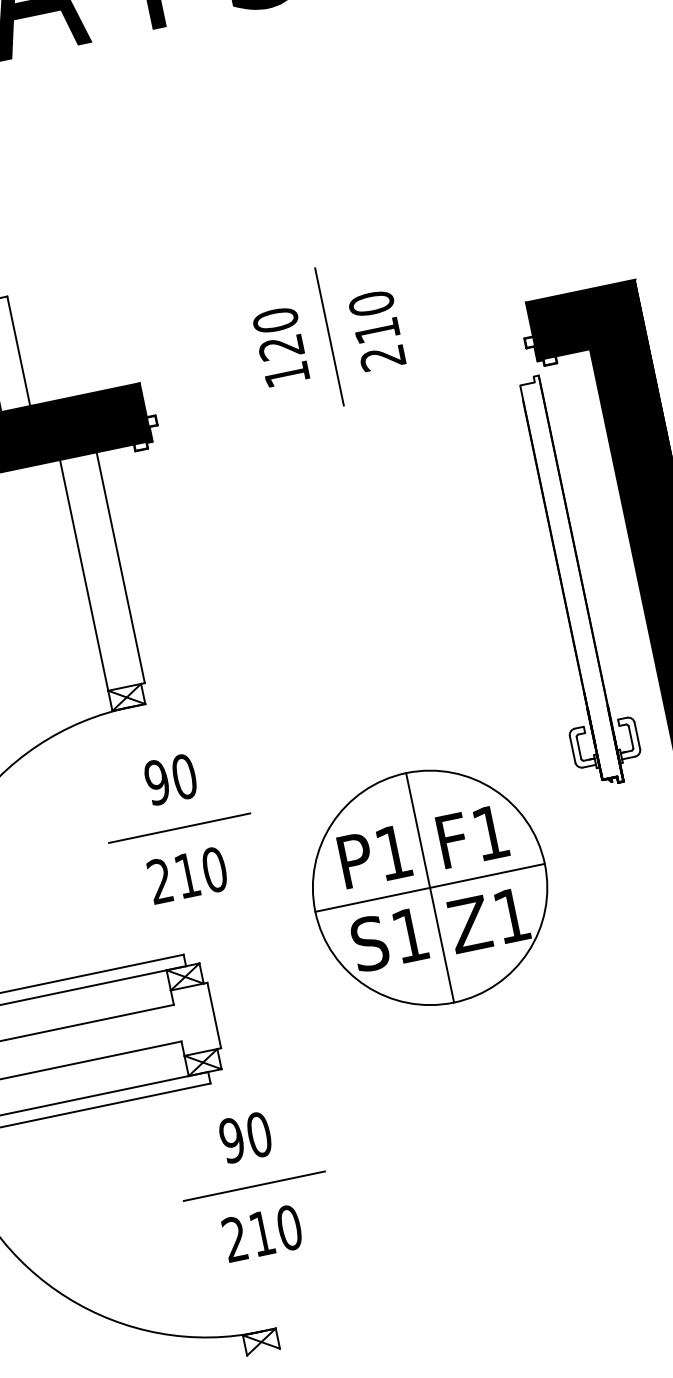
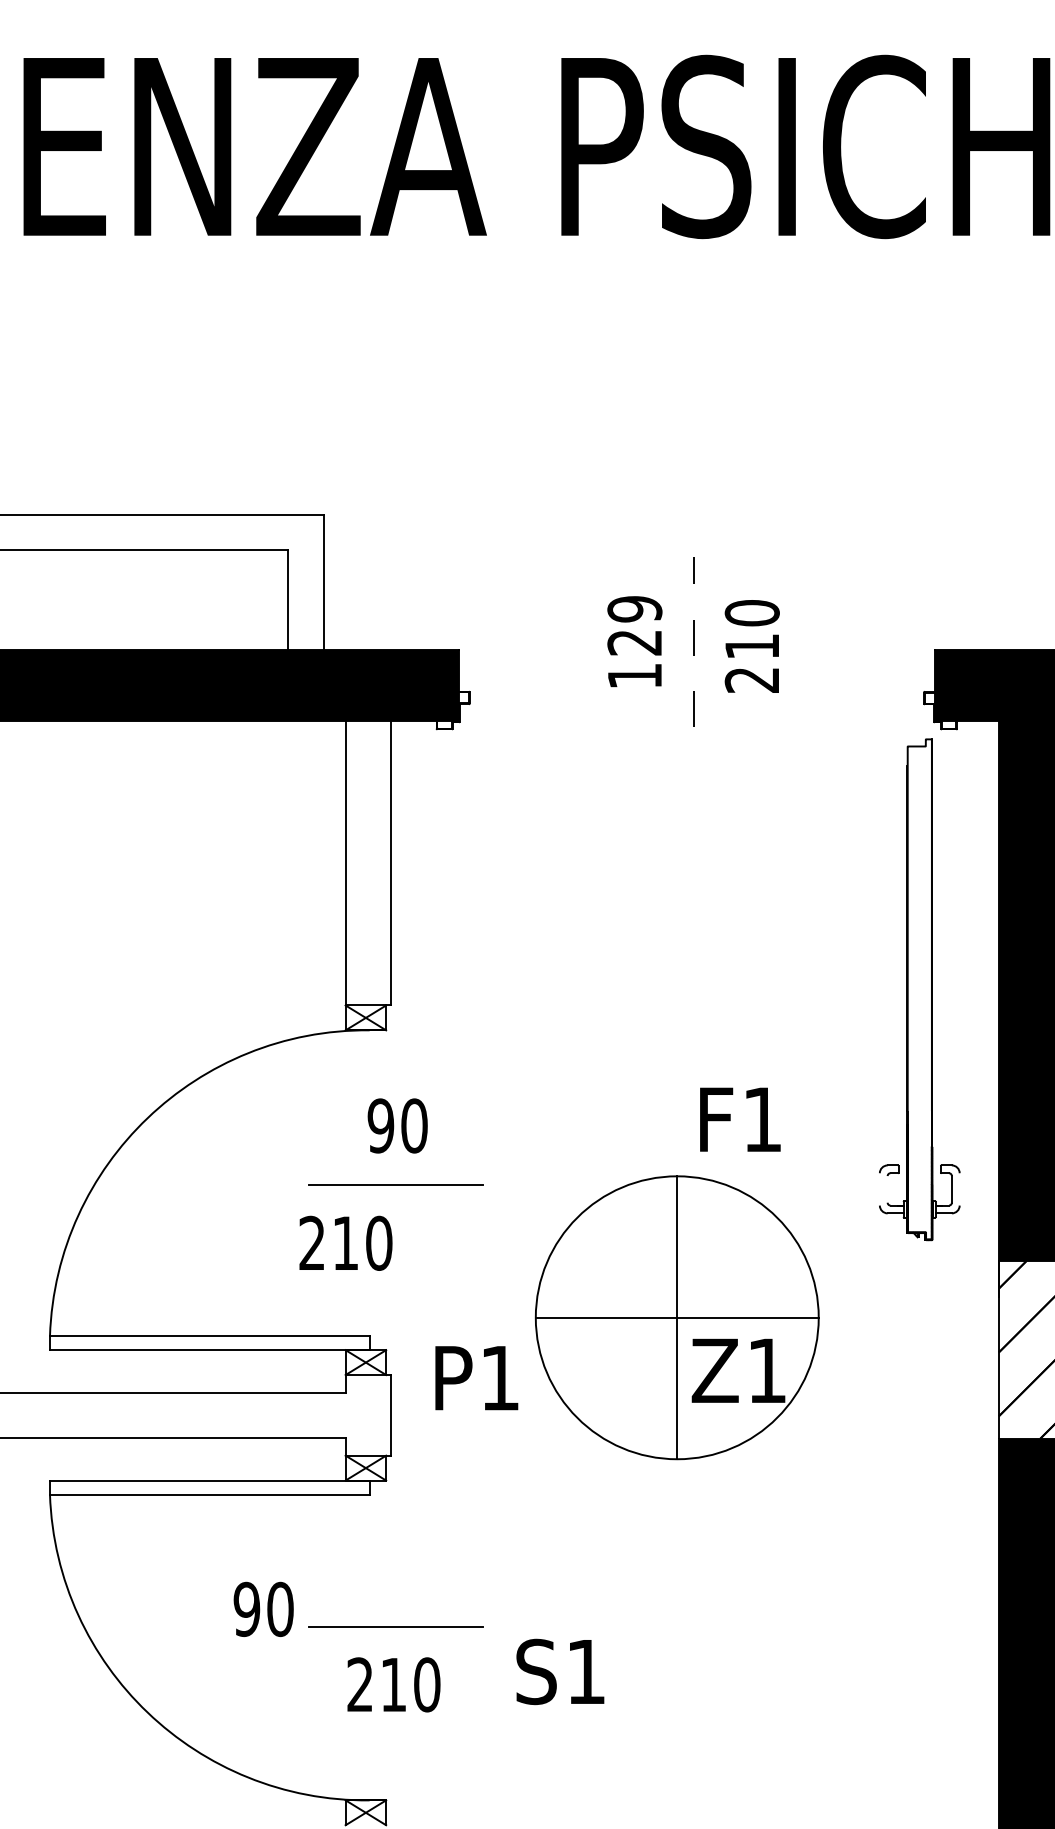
text: (275, 320) -> (634, 609), 120 -> 129
line: (329, 337) -> (694, 642), solid -> dashed
line: (637, 736) -> (959, 1189), removed
line: (578, 748) -> (887, 1189), removed
line: (572, 749) -> (879, 1189), removed
text: (472, 836) -> (740, 1119), moved
text: (374, 856) -> (476, 1378), moved
text: (187, 874) -> (345, 1242), moved
text: (389, 939) -> (560, 1671), moved
text: (245, 1136) -> (263, 1608), moved

